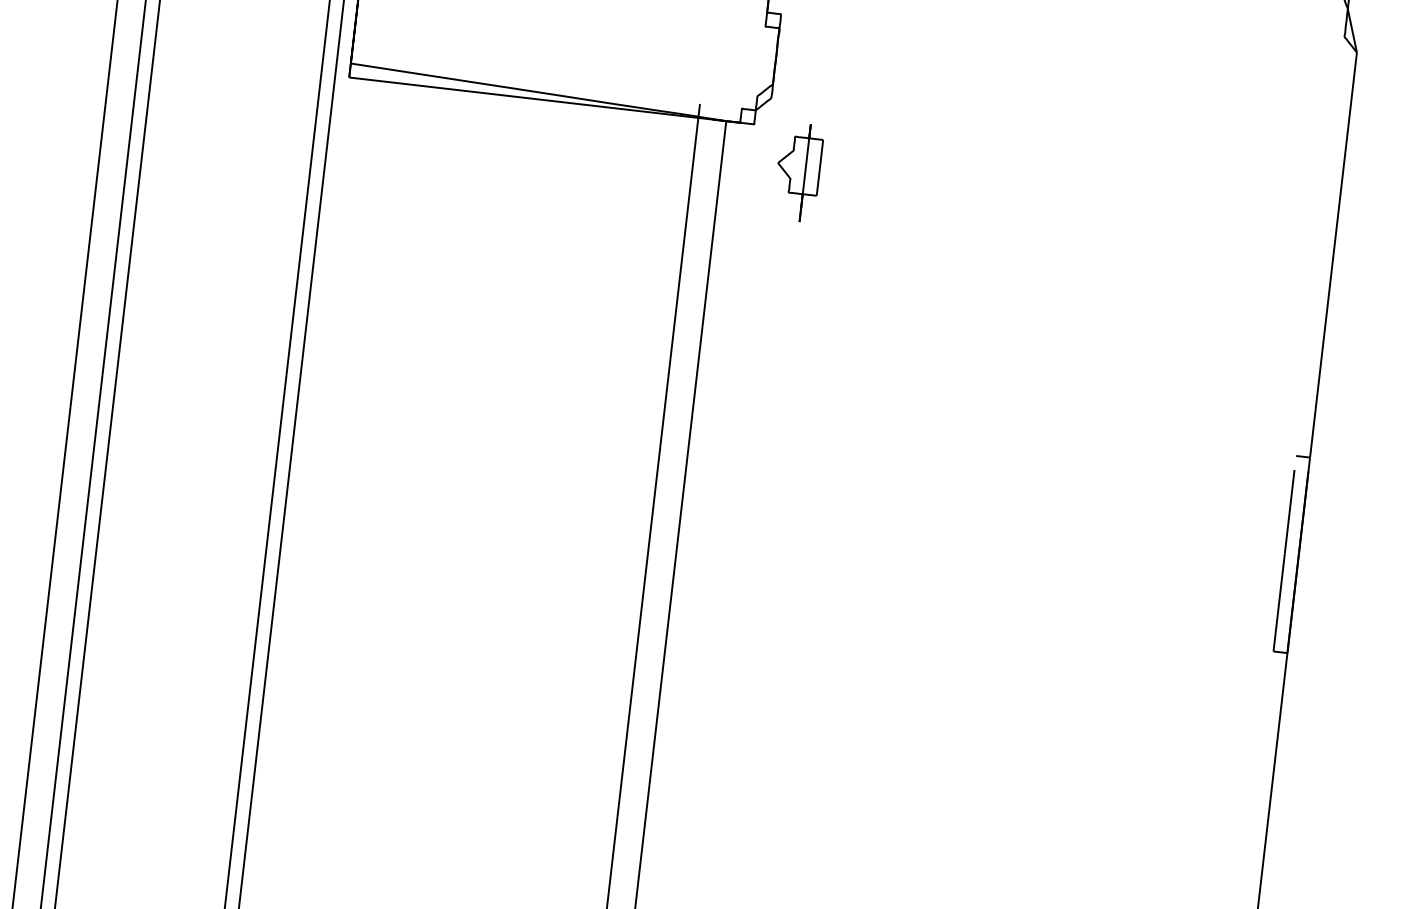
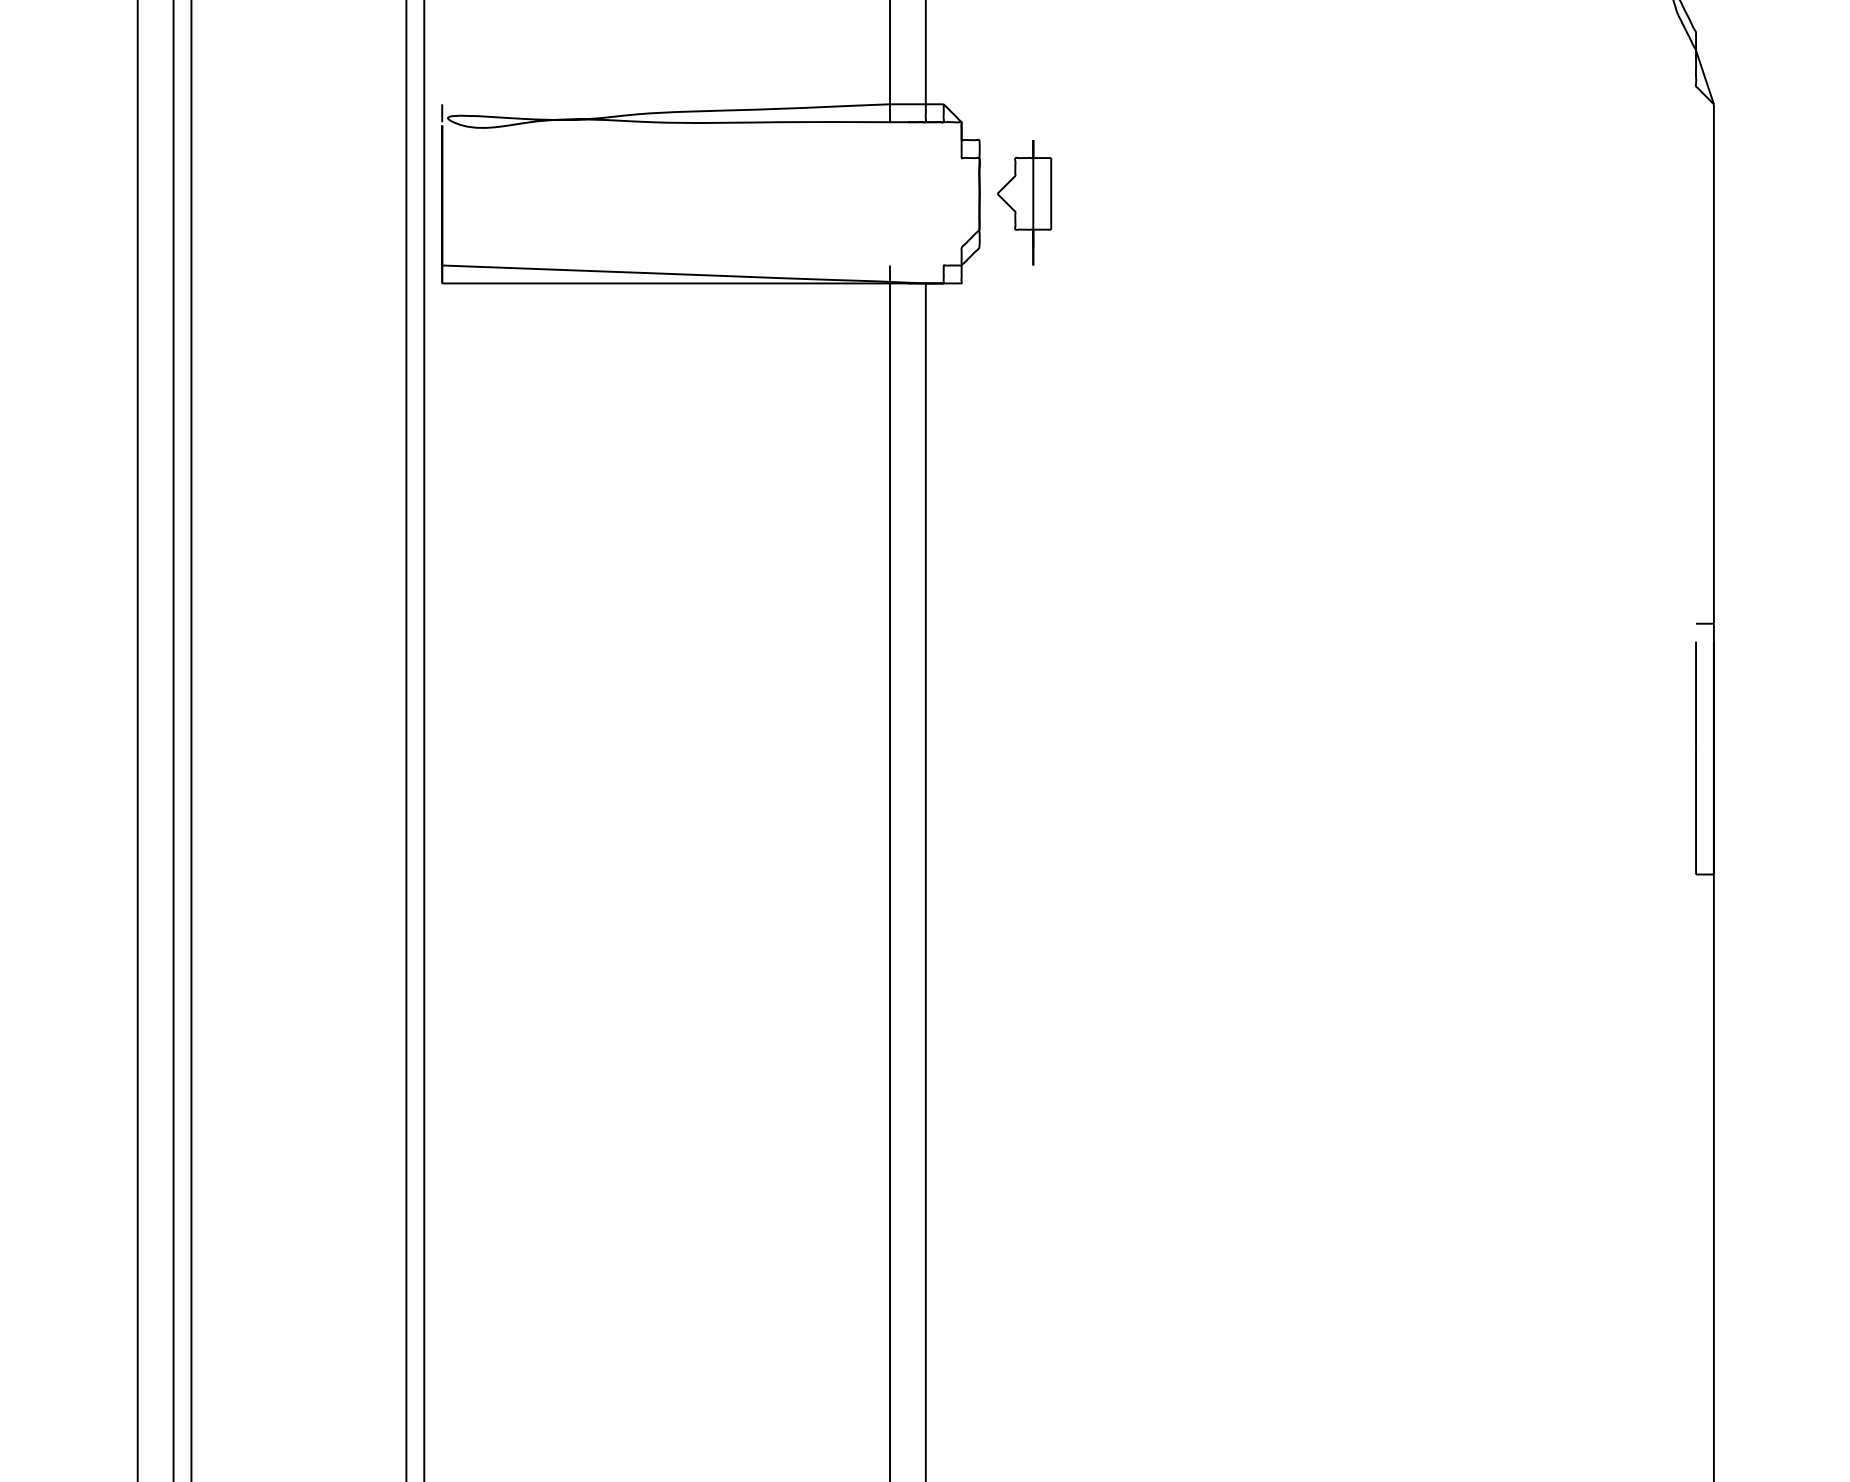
part: (798, 172) -> (1024, 202), moved

